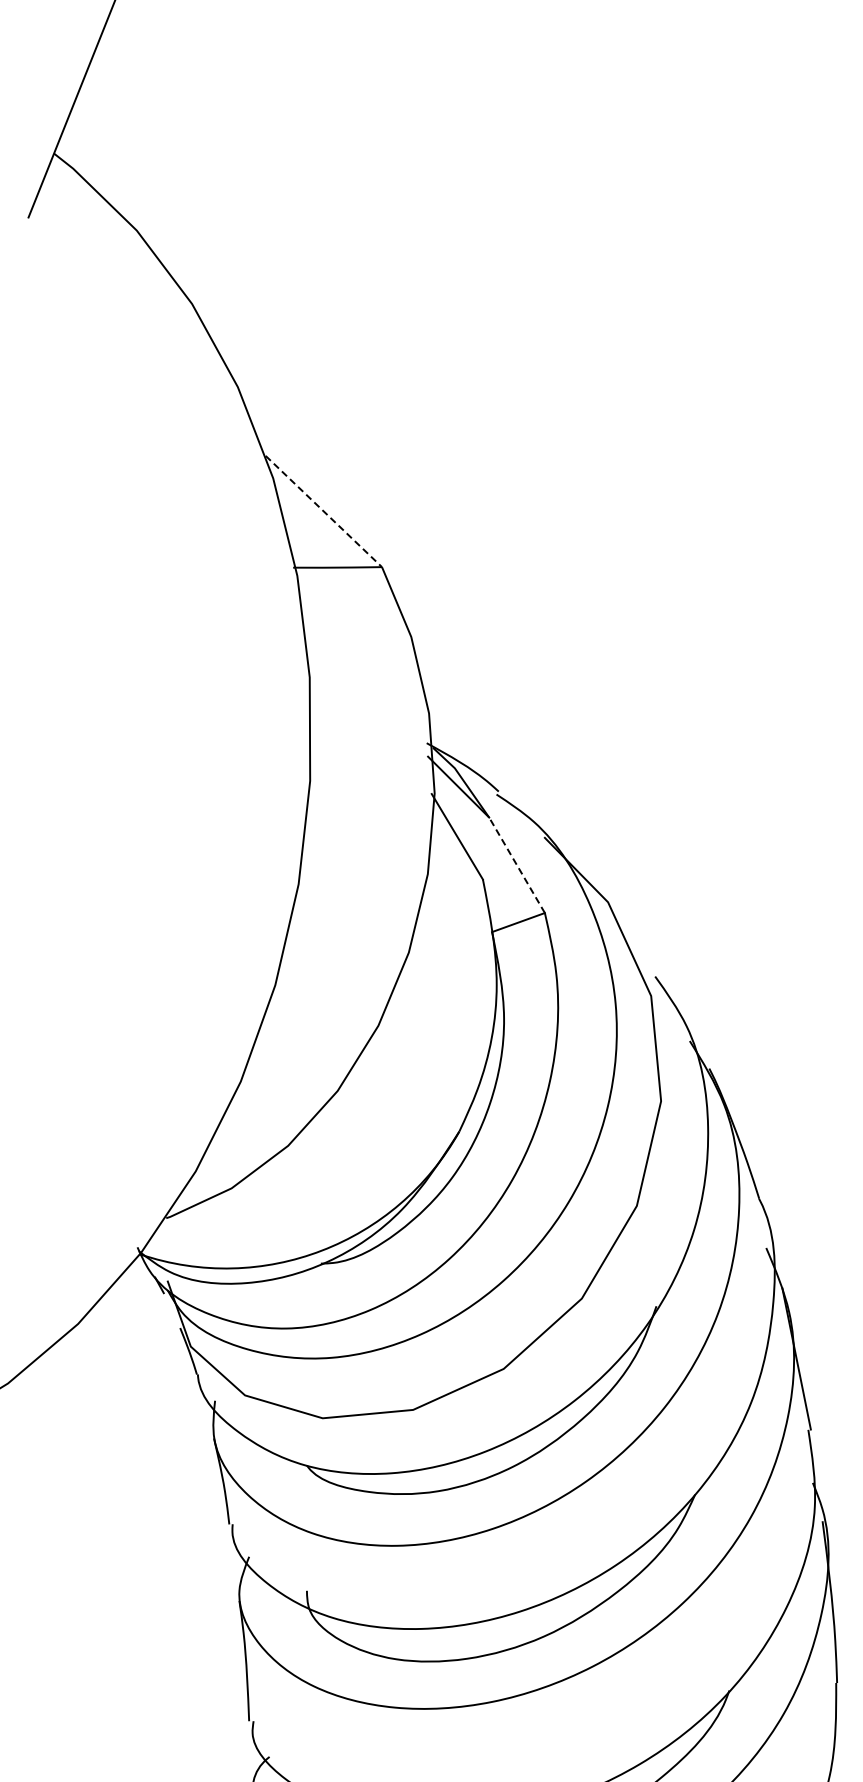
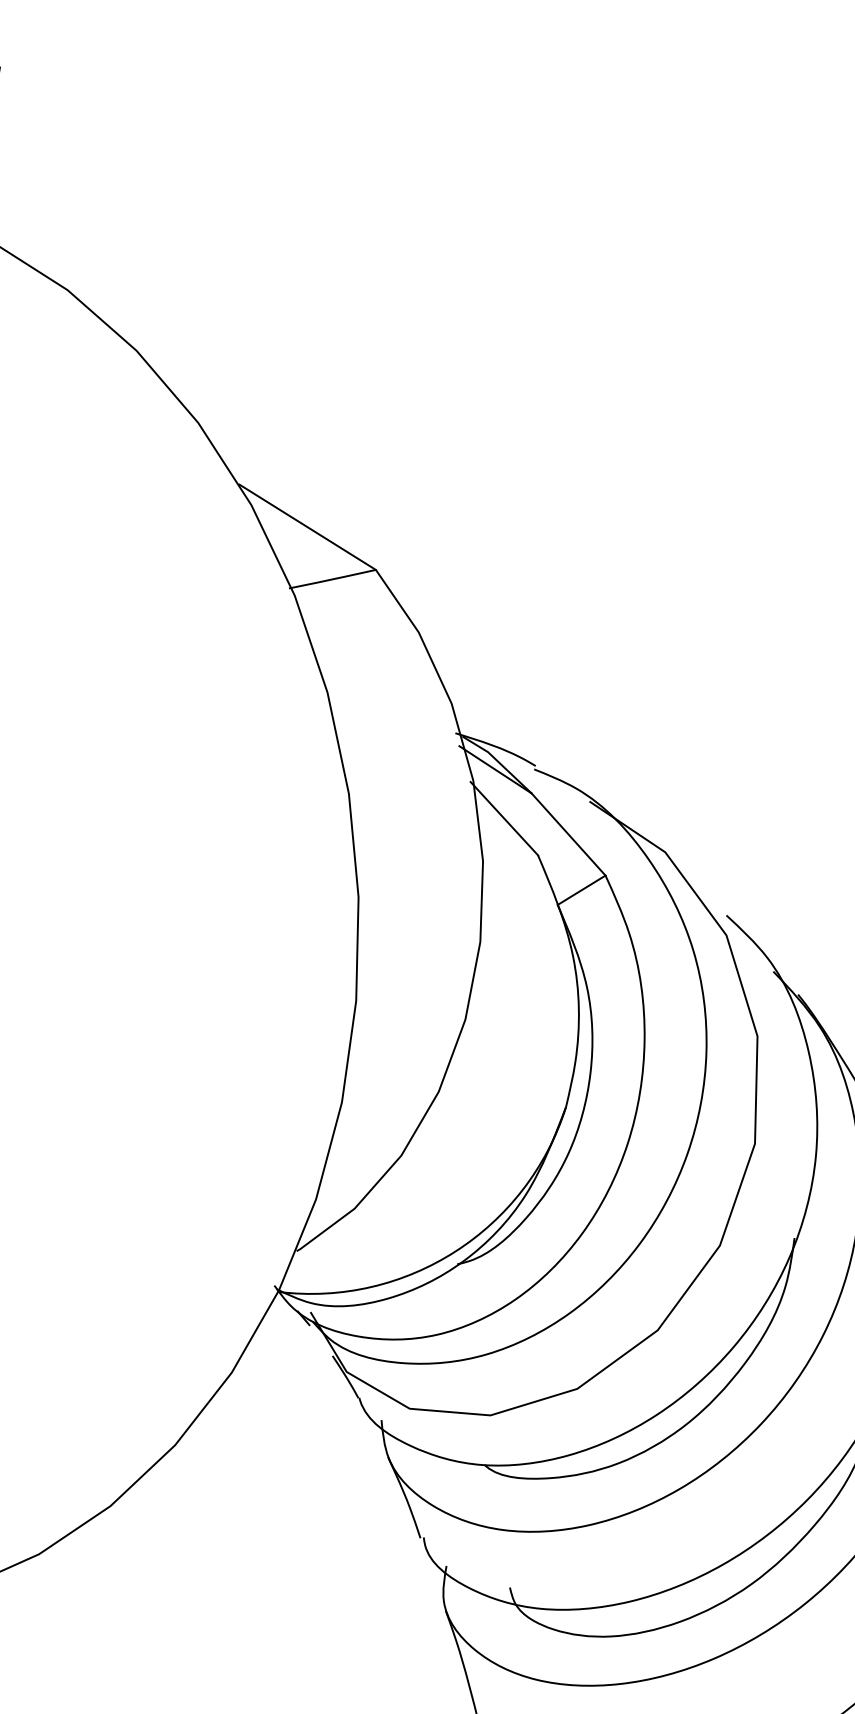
line: (324, 511) -> (308, 527), dashed -> solid
line: (516, 864) -> (567, 833), dashed -> solid

